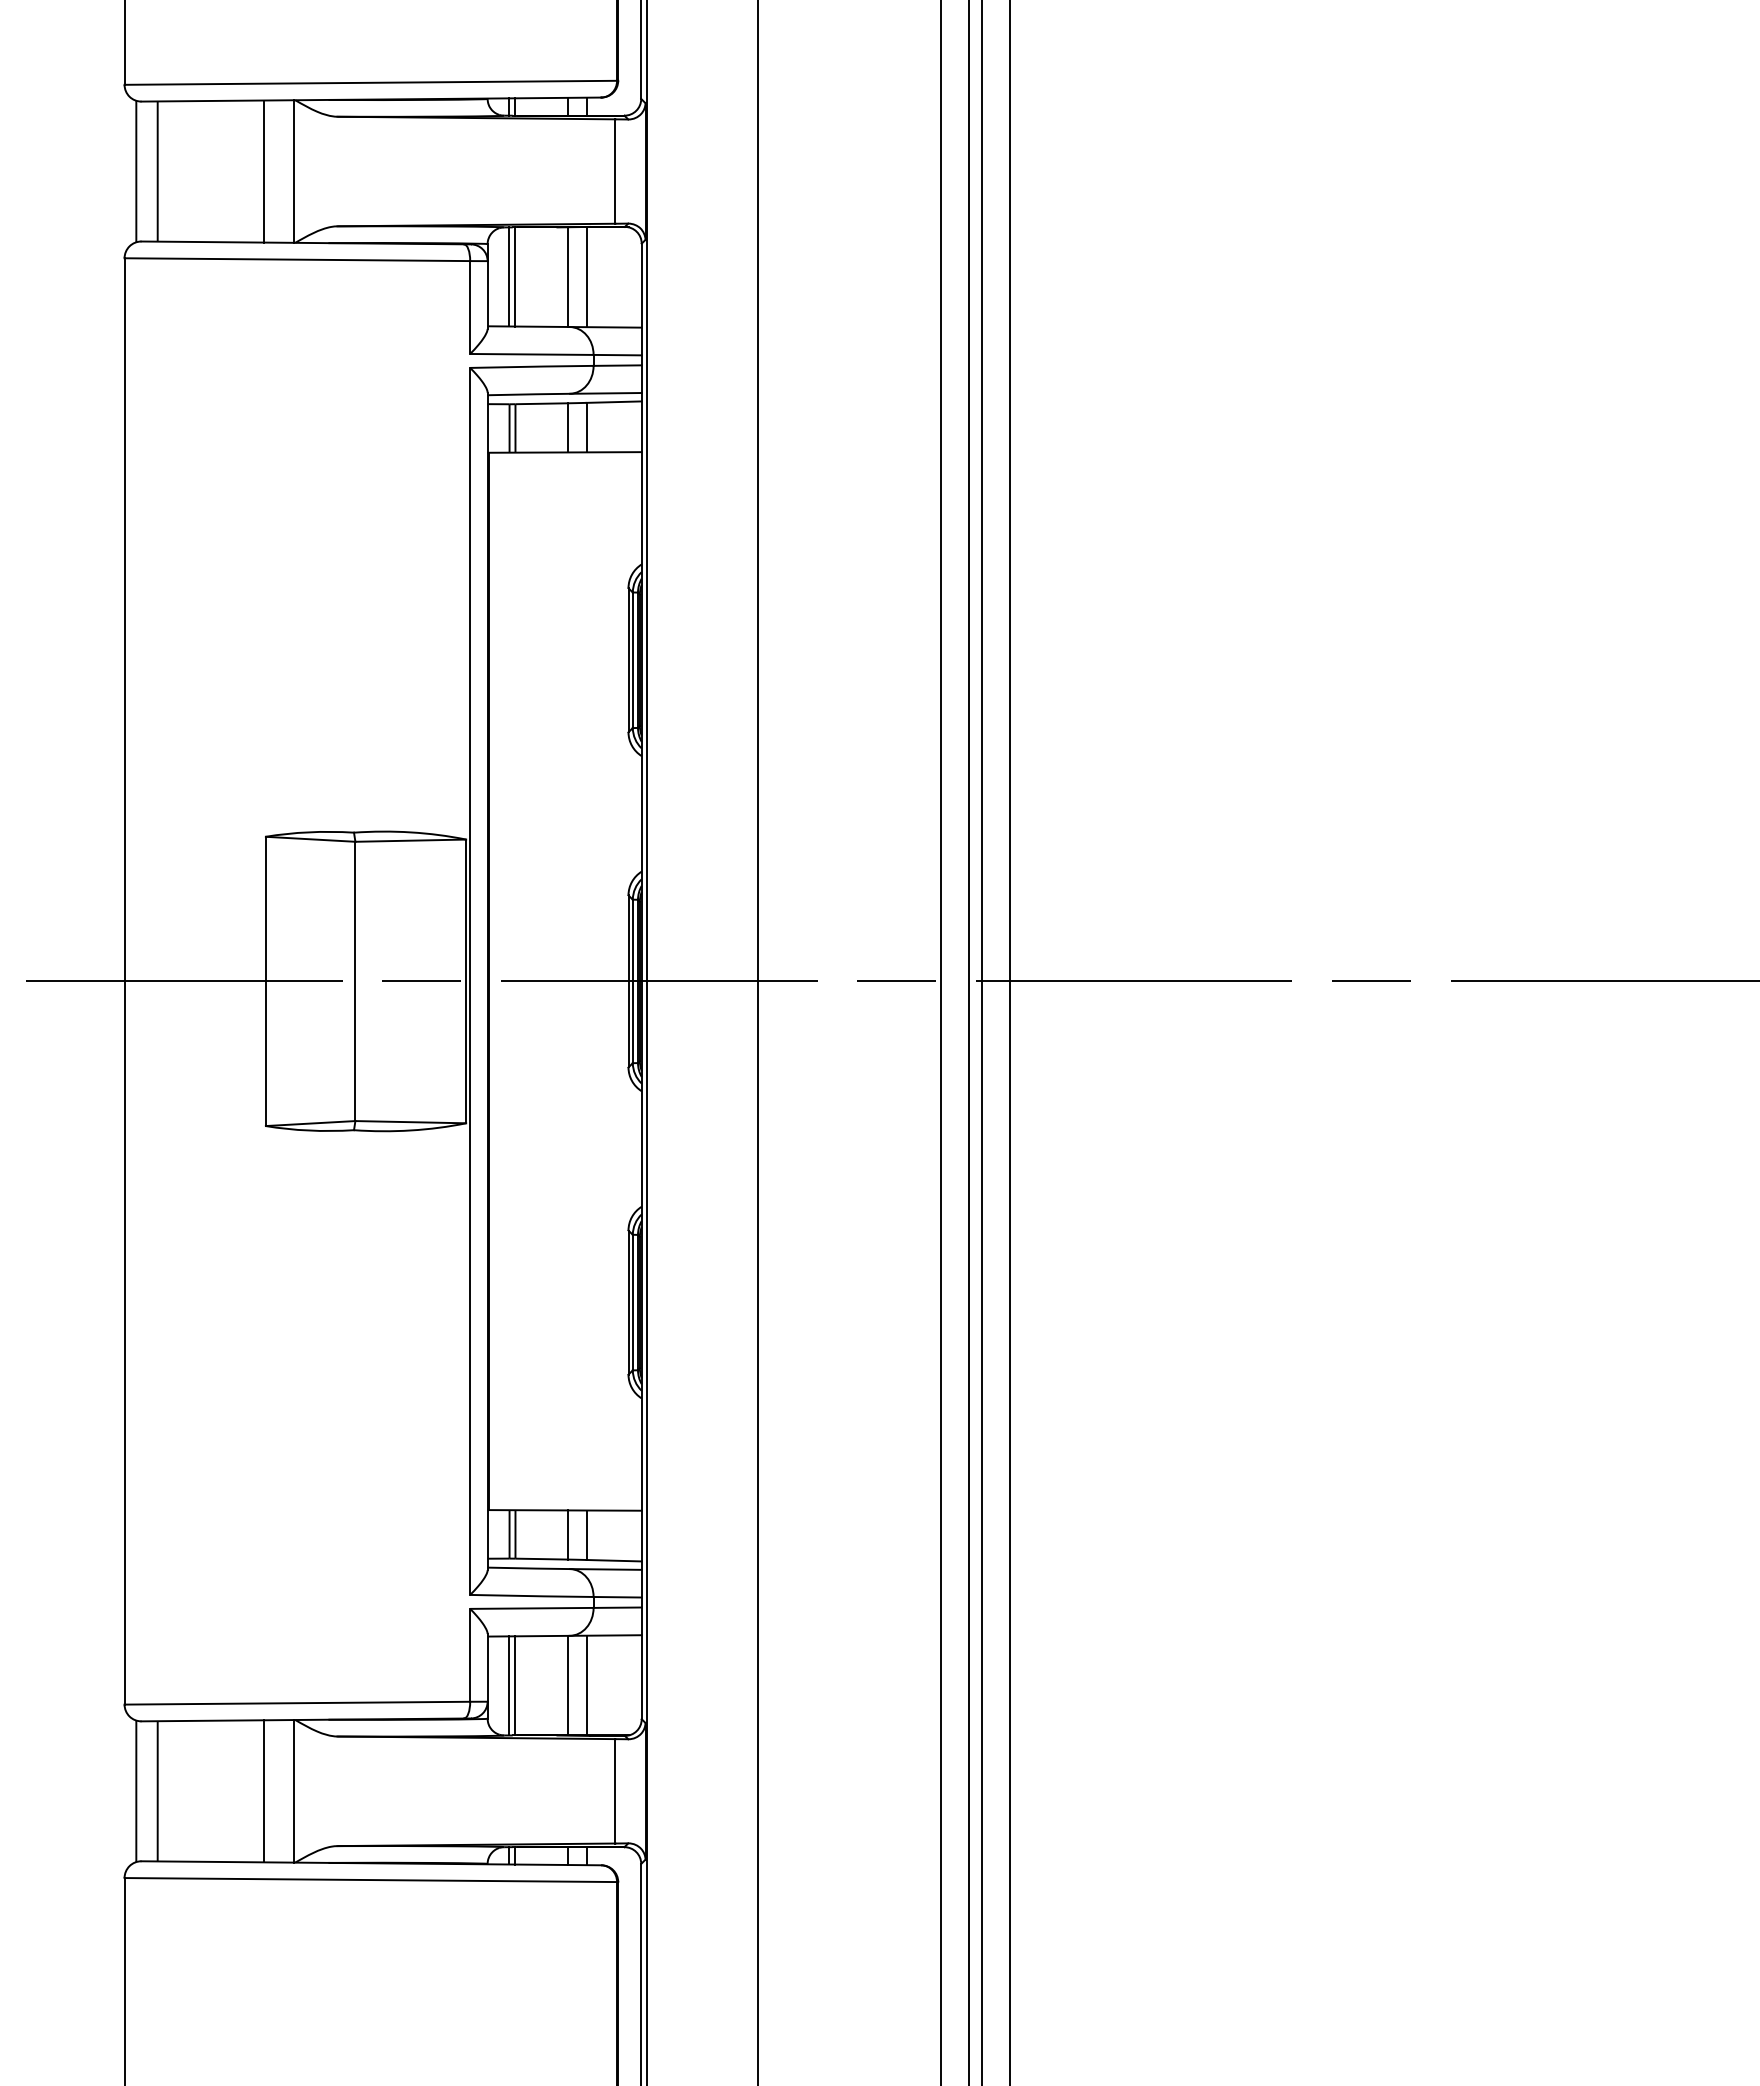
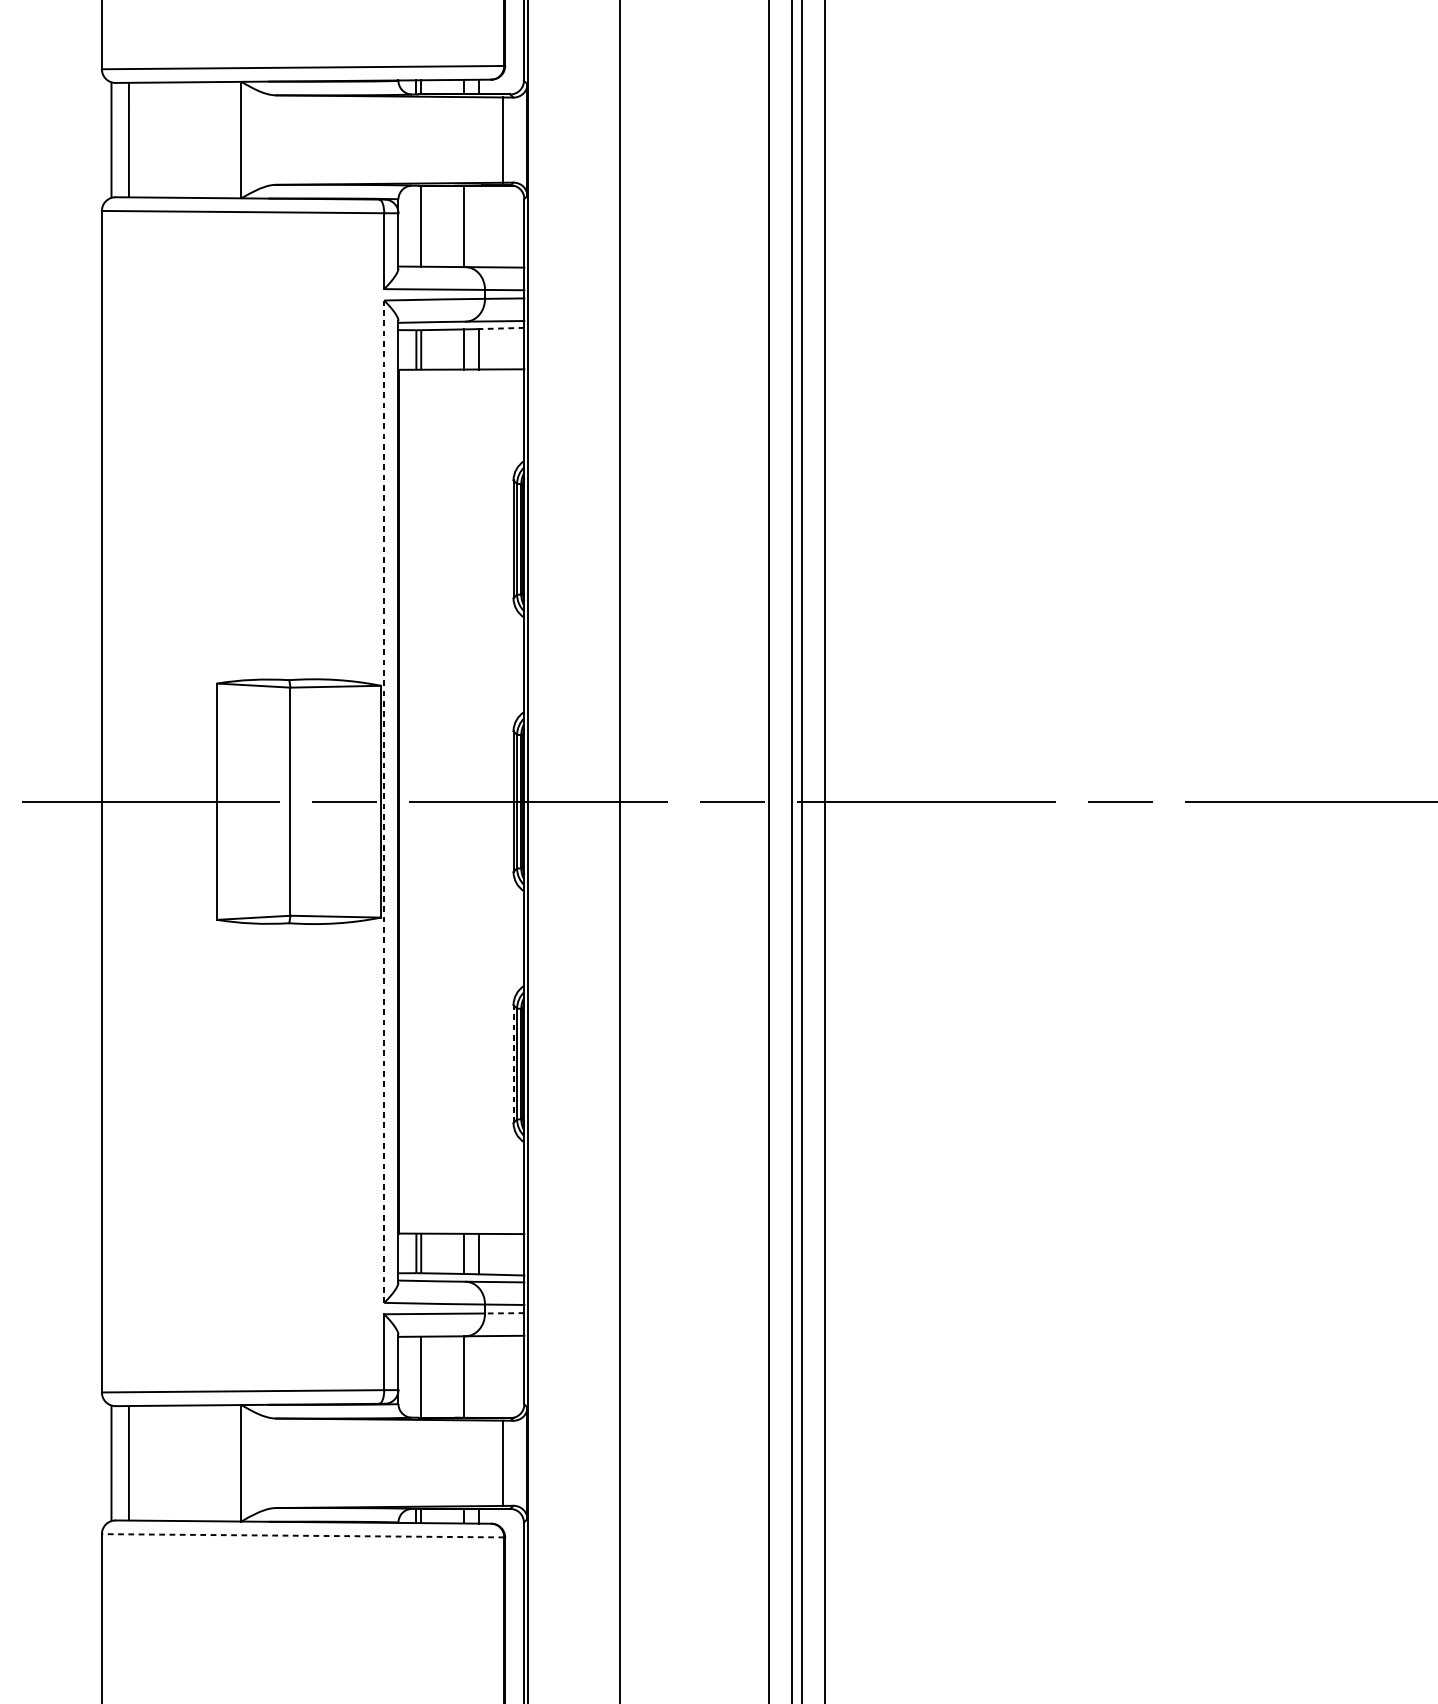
line: (264, 171) -> (216, 140), removed
line: (508, 276) -> (415, 225), removed
line: (586, 277) -> (479, 226), removed
line: (614, 402) -> (502, 328), solid -> dashed
line: (470, 981) -> (384, 801), solid -> dashed
line: (628, 1302) -> (513, 1063), solid -> dashed
line: (617, 1607) -> (504, 1313), solid -> dashed
line: (508, 1685) -> (415, 1376), removed
line: (586, 1685) -> (479, 1376), removed
line: (264, 1791) -> (216, 1463), removed
line: (370, 1880) -> (302, 1536), solid -> dashed

